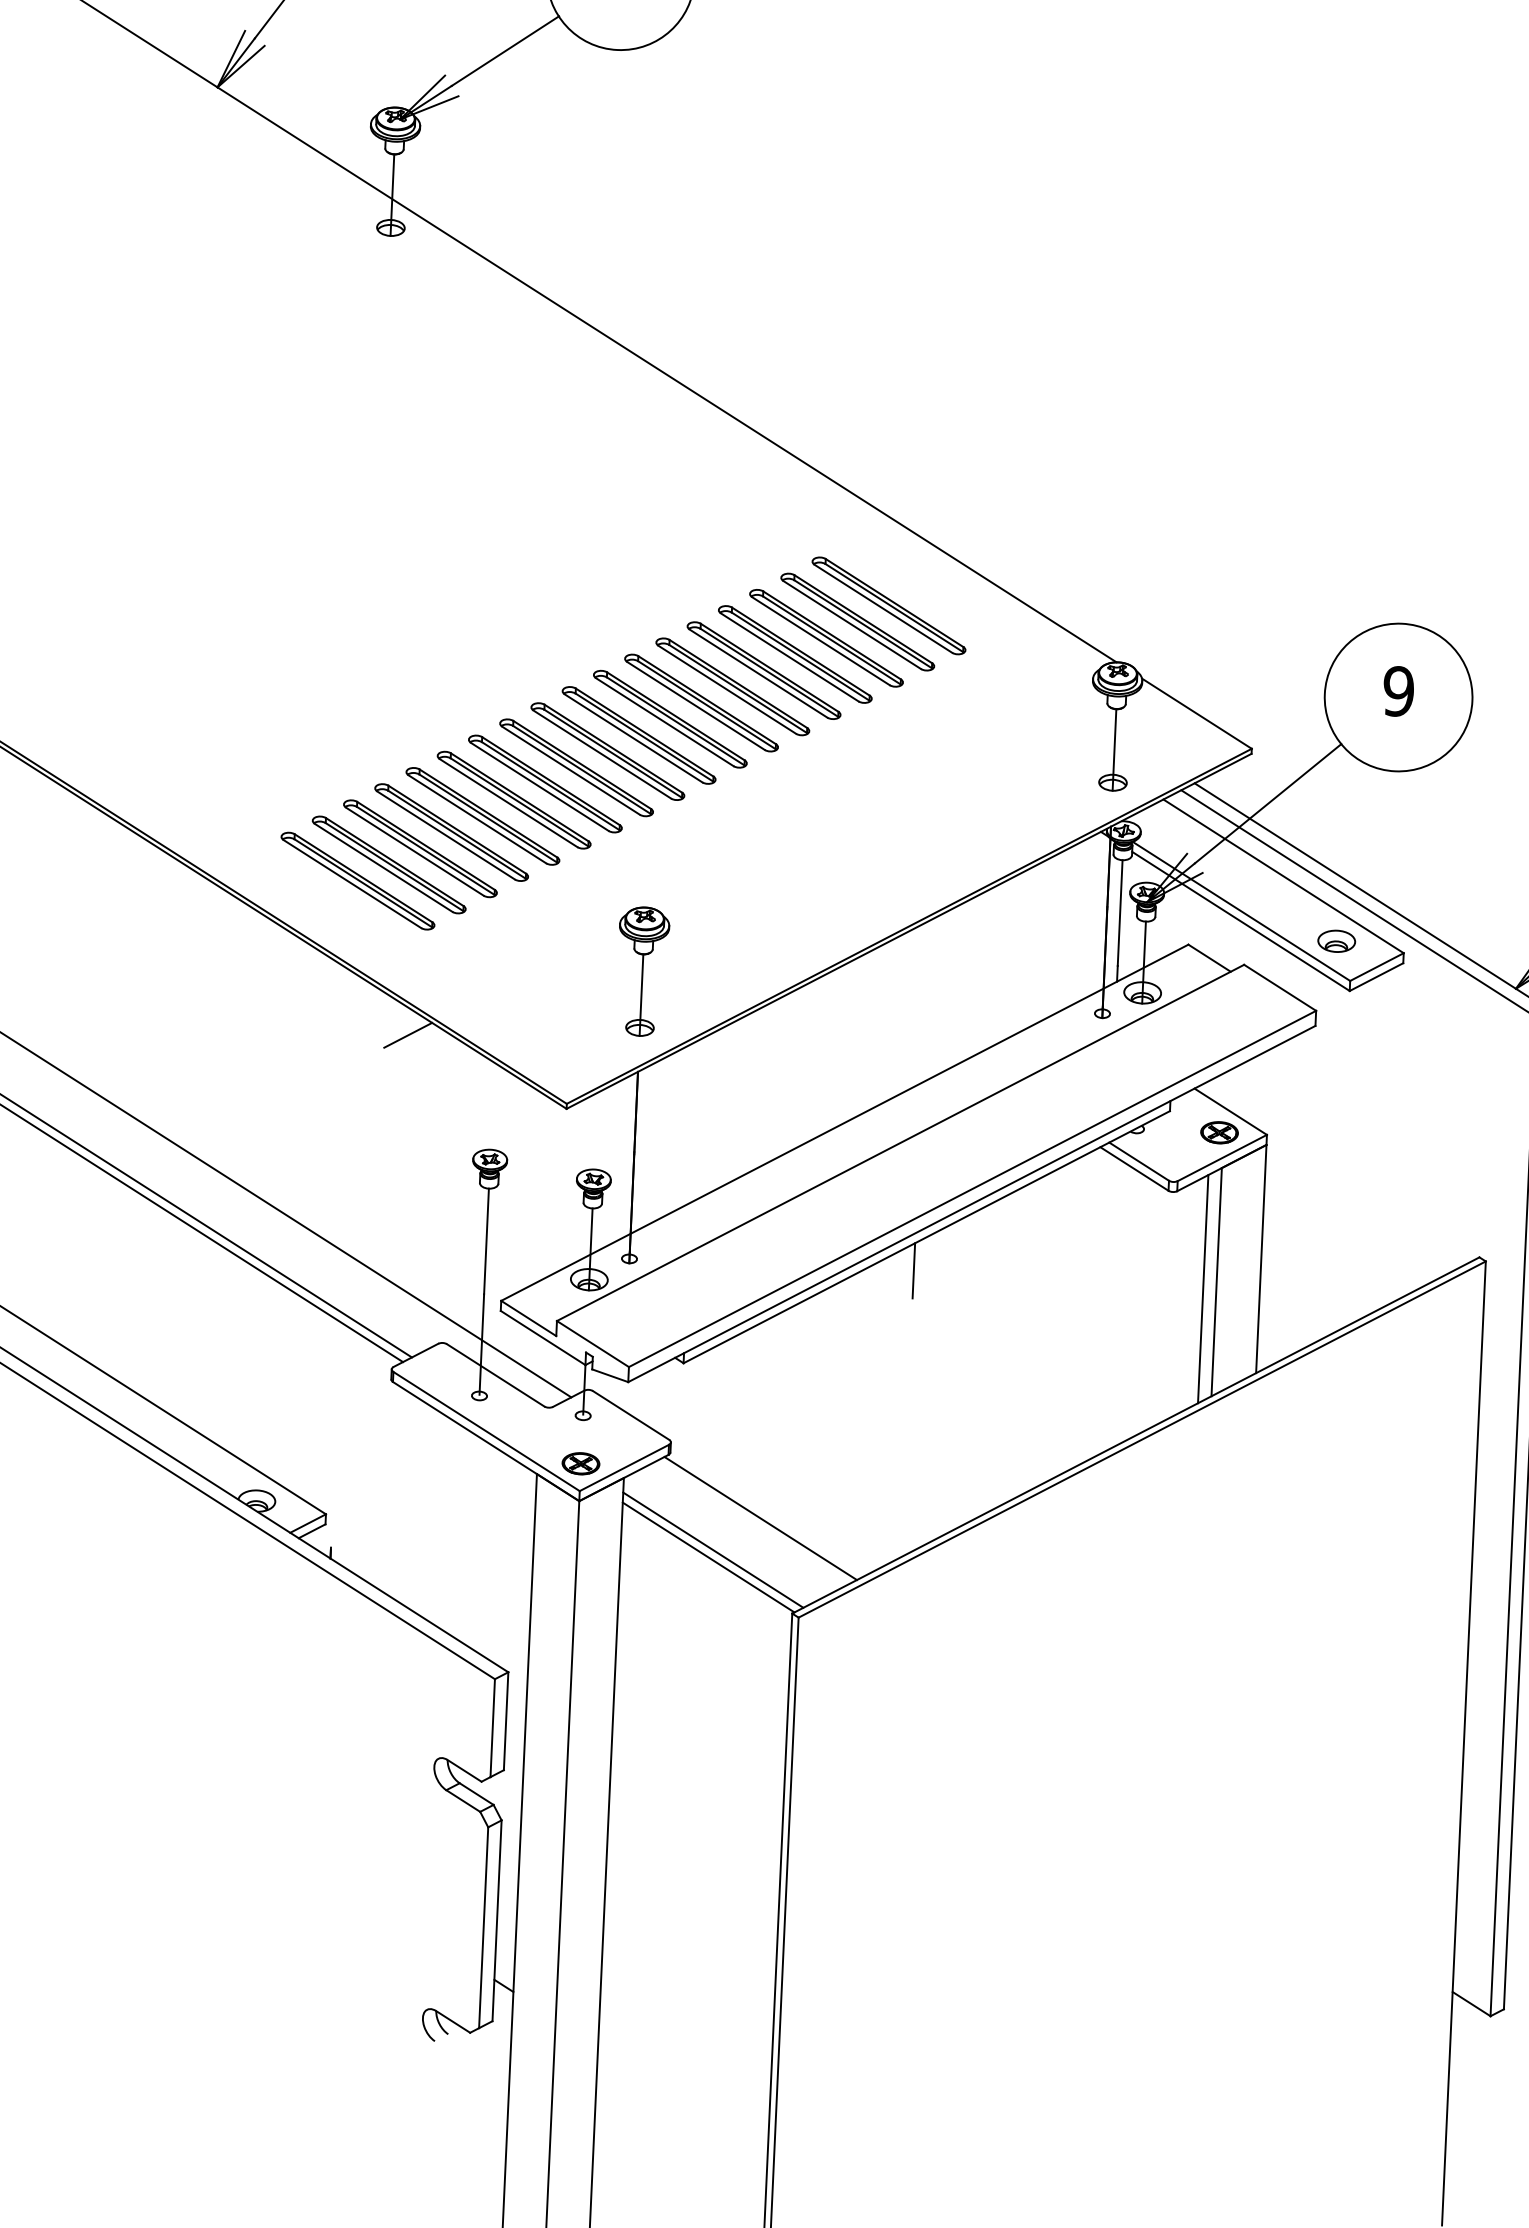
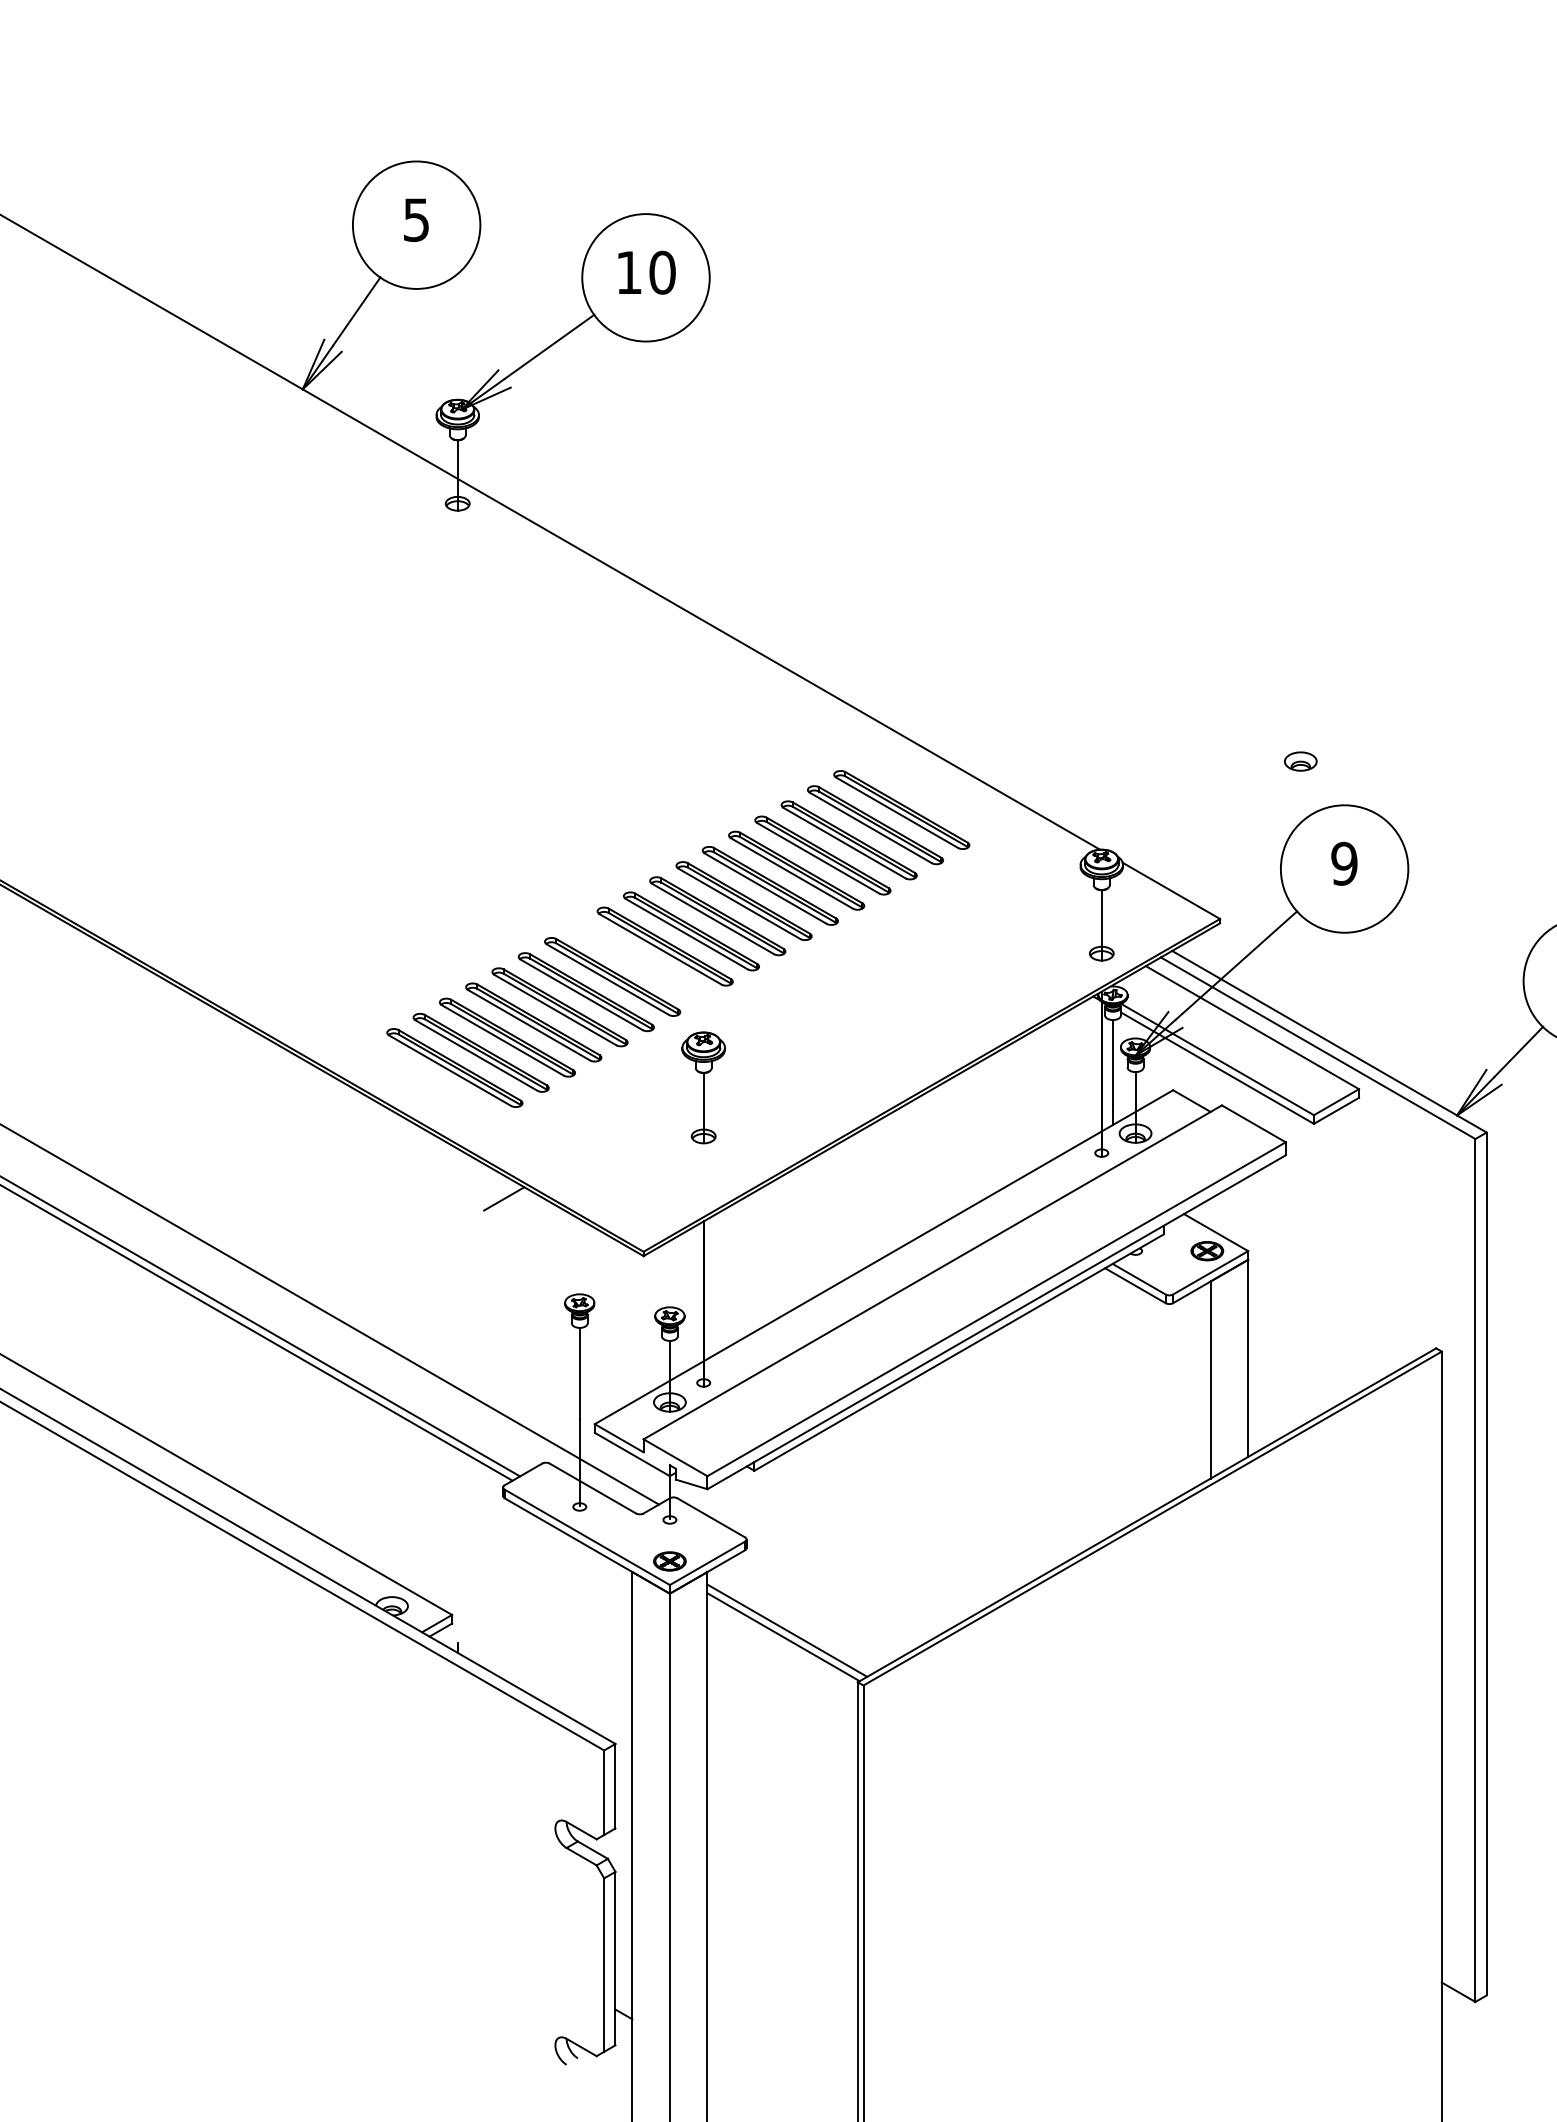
part: (576, 767) -> (638, 961), removed
part: (1336, 941) -> (1300, 761), moved
part: (642, 971) -> (703, 1087), moved
line: (914, 1270) -> (949, 1381), removed
line: (1203, 1289) -> (1199, 1386), removed
line: (760, 1518) -> (826, 1601), removed

